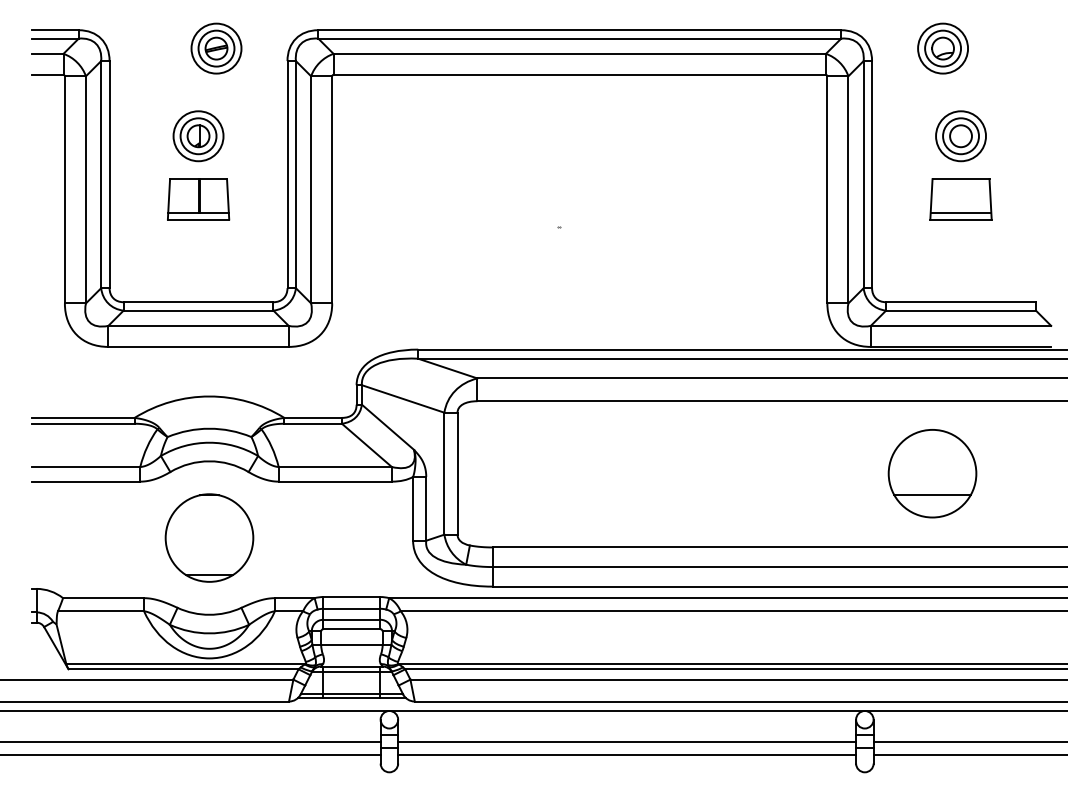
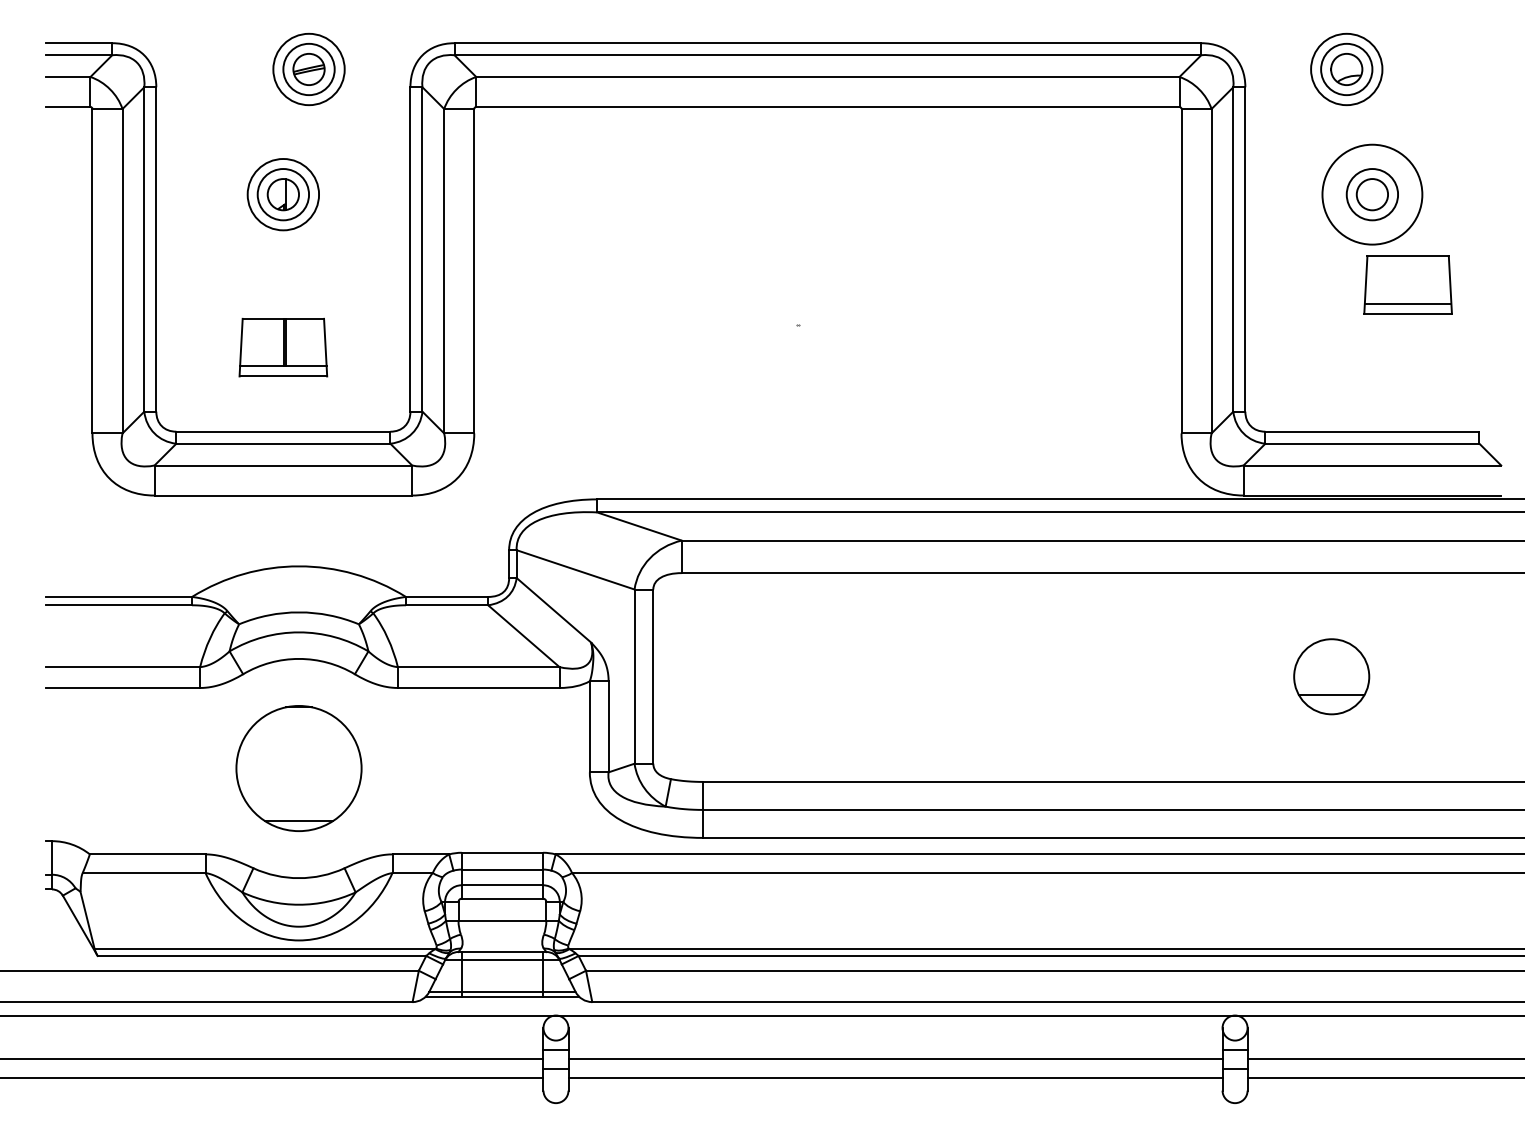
circle: (961, 136) -> (1373, 194), size x1.4
part: (198, 199) -> (283, 347), moved
part: (960, 199) -> (1407, 284), moved
part: (932, 473) -> (1331, 676), size x0.6

